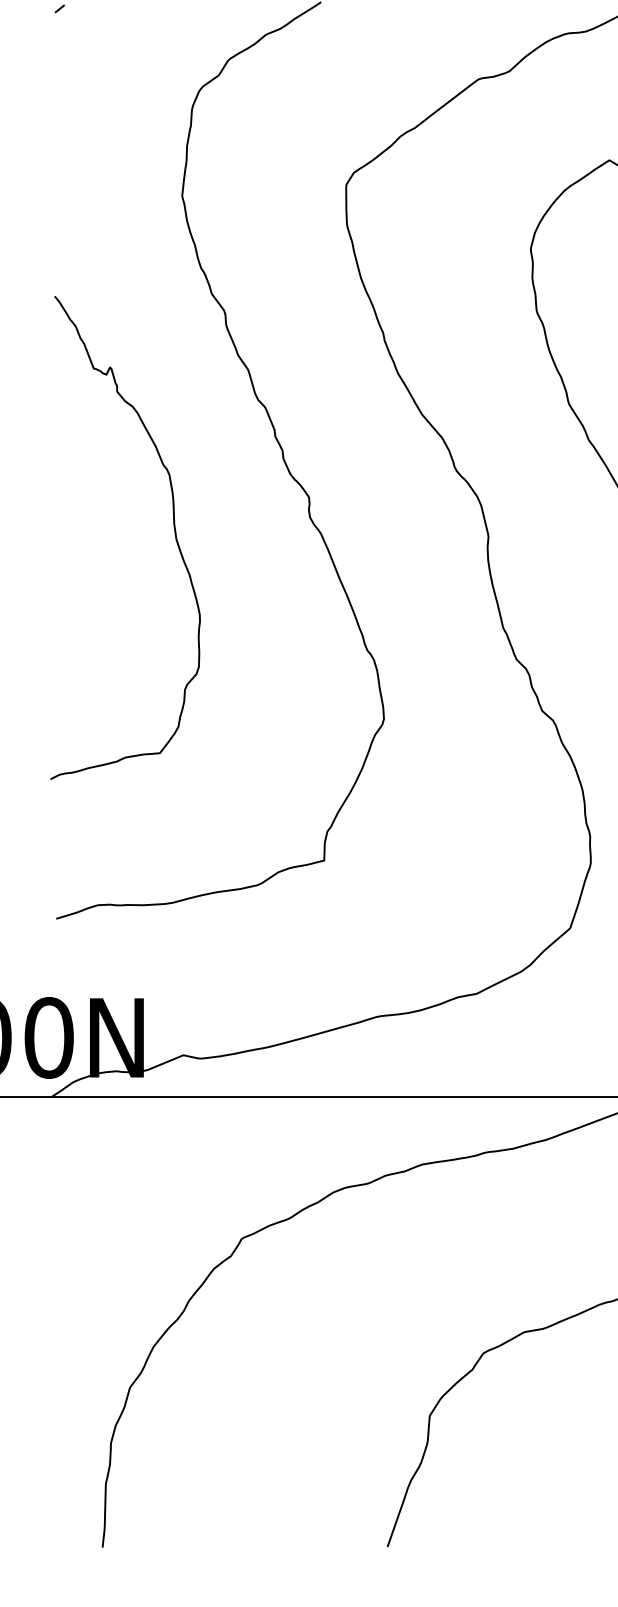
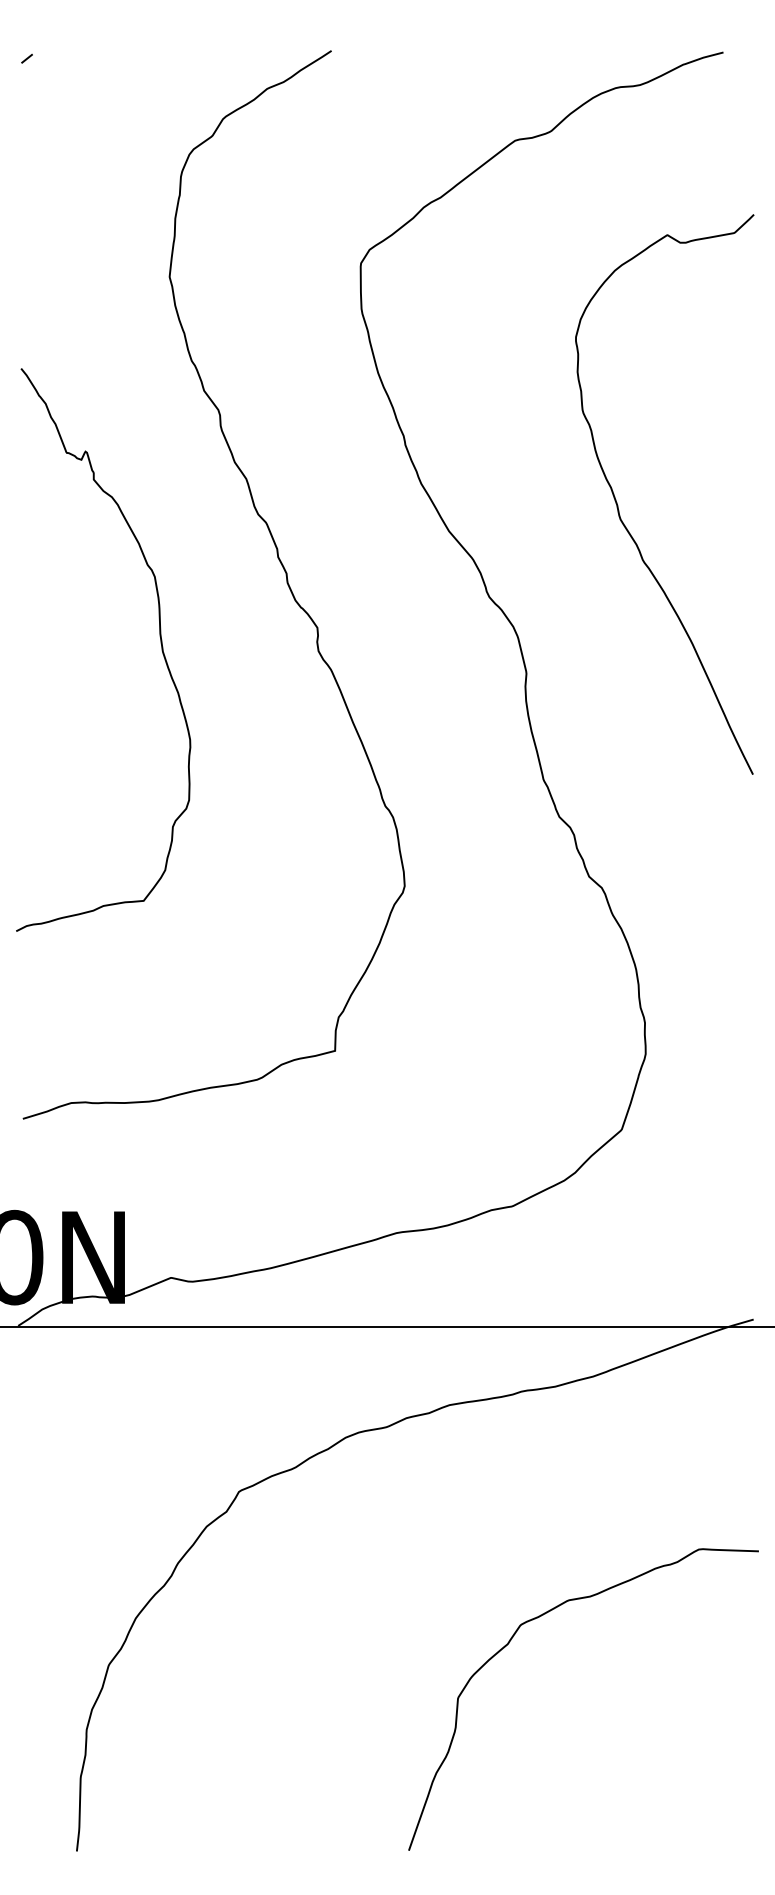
curve: (174, 532) -> (160, 643), moved

